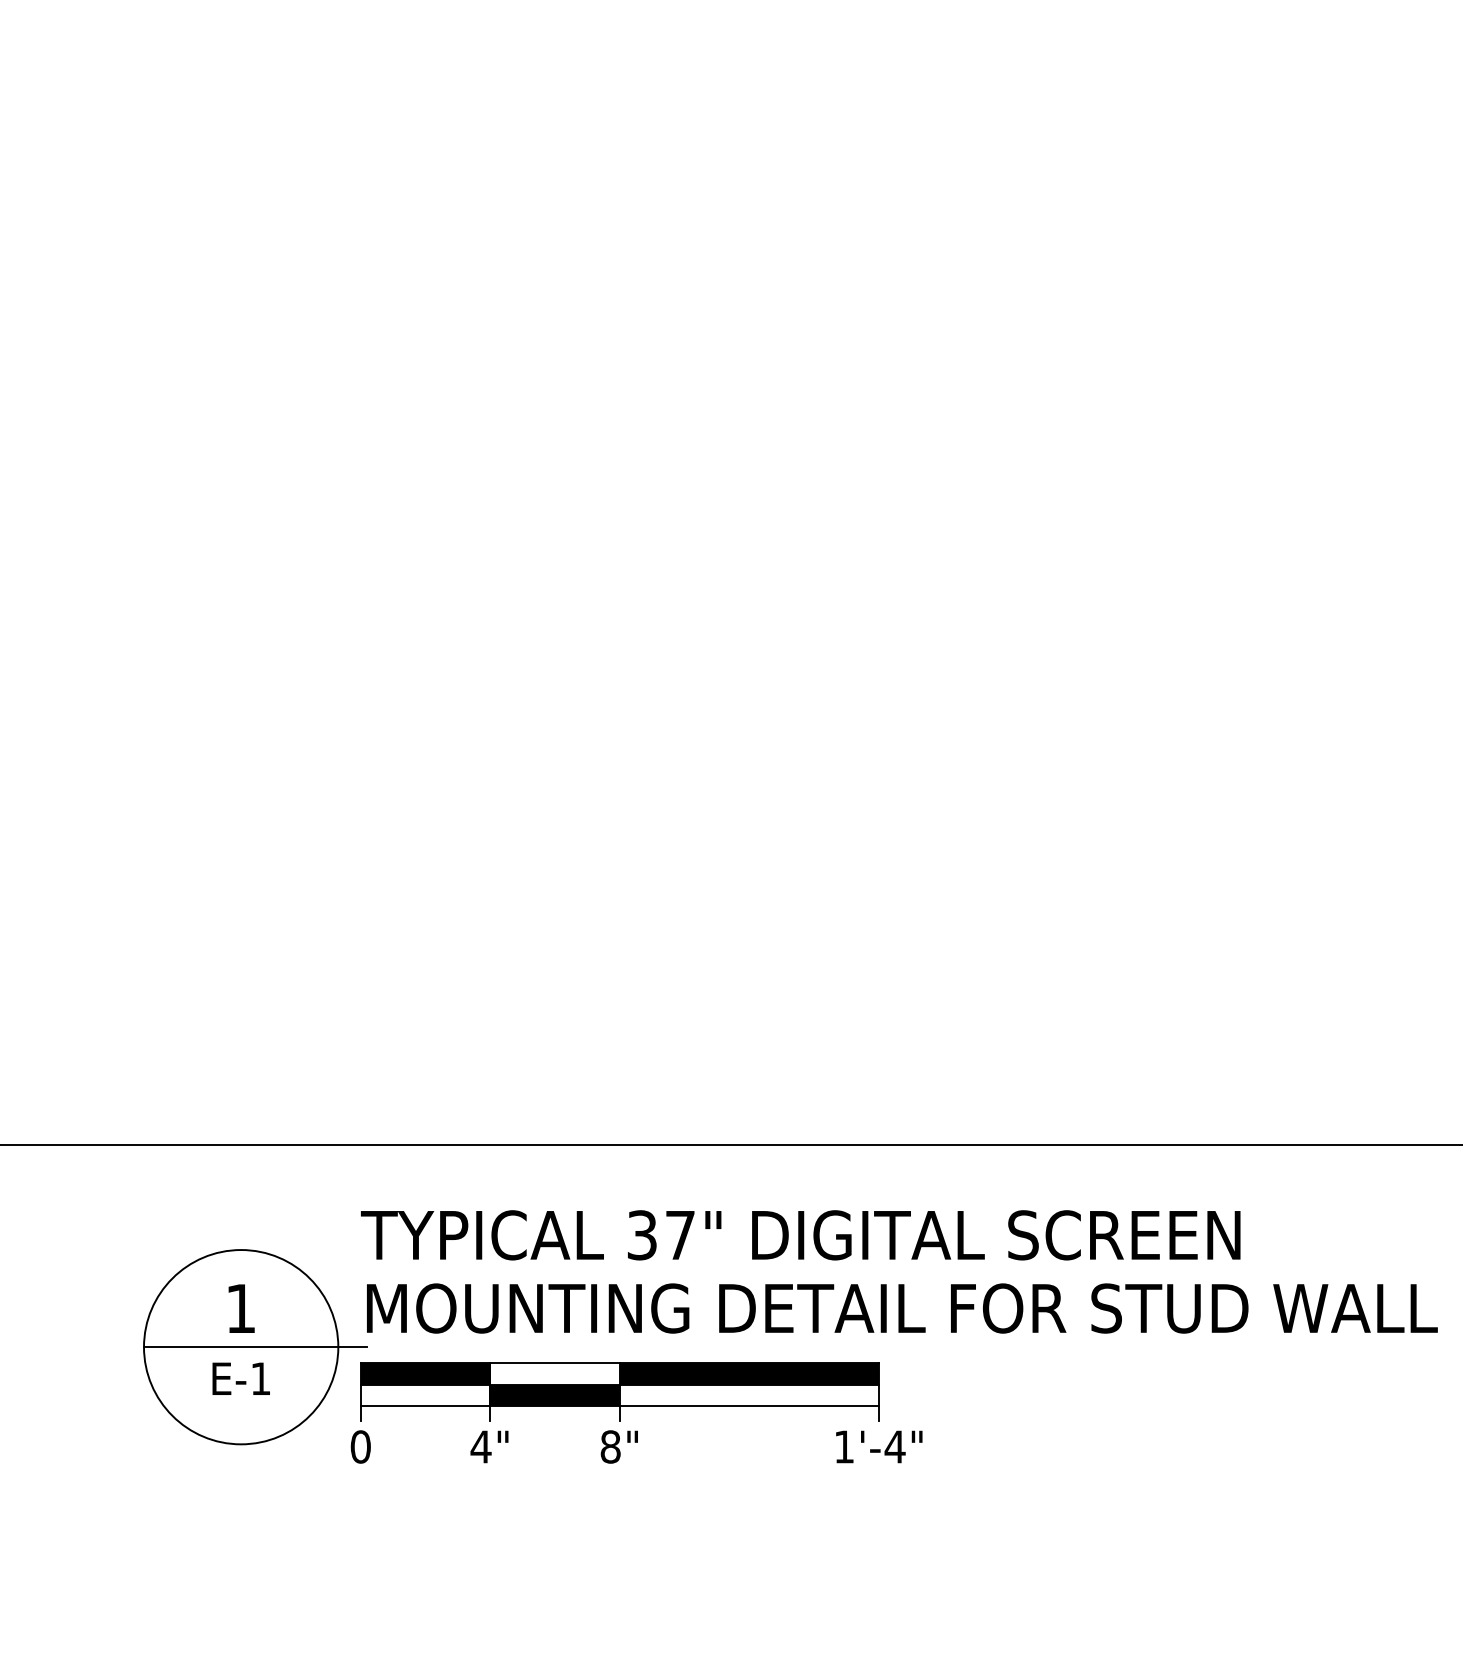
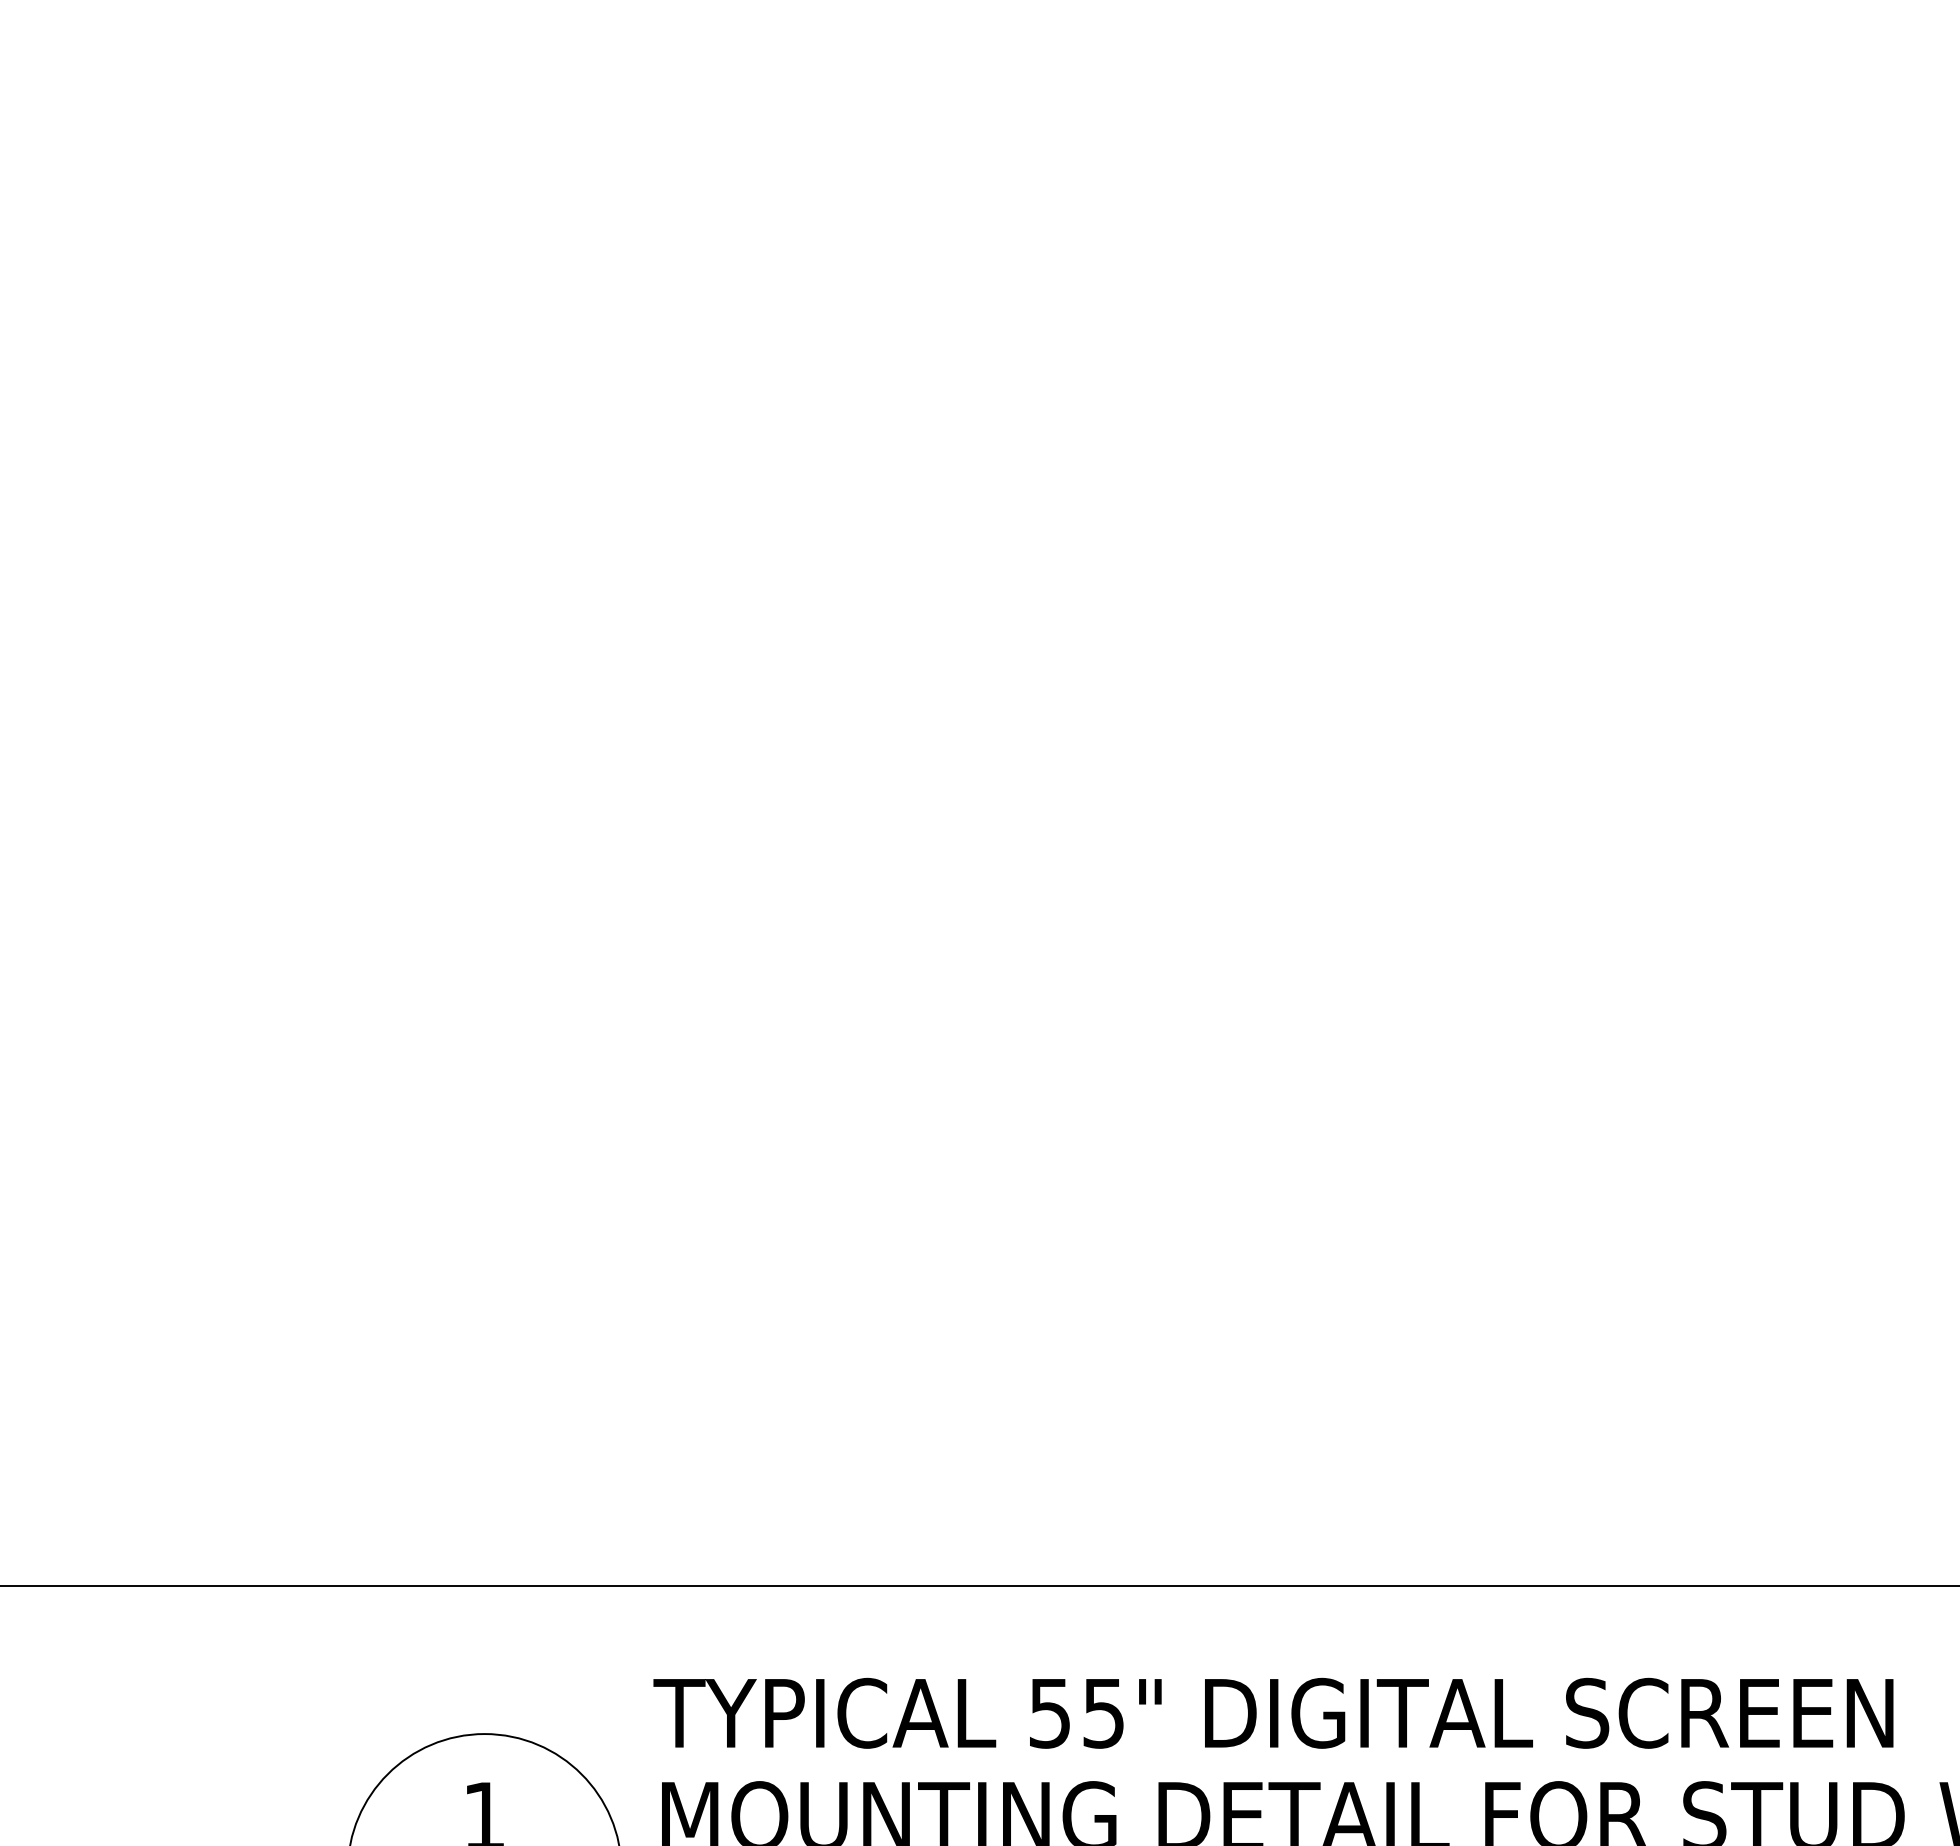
text: (661, 1235) -> (1077, 1713), 37" -> 55"

